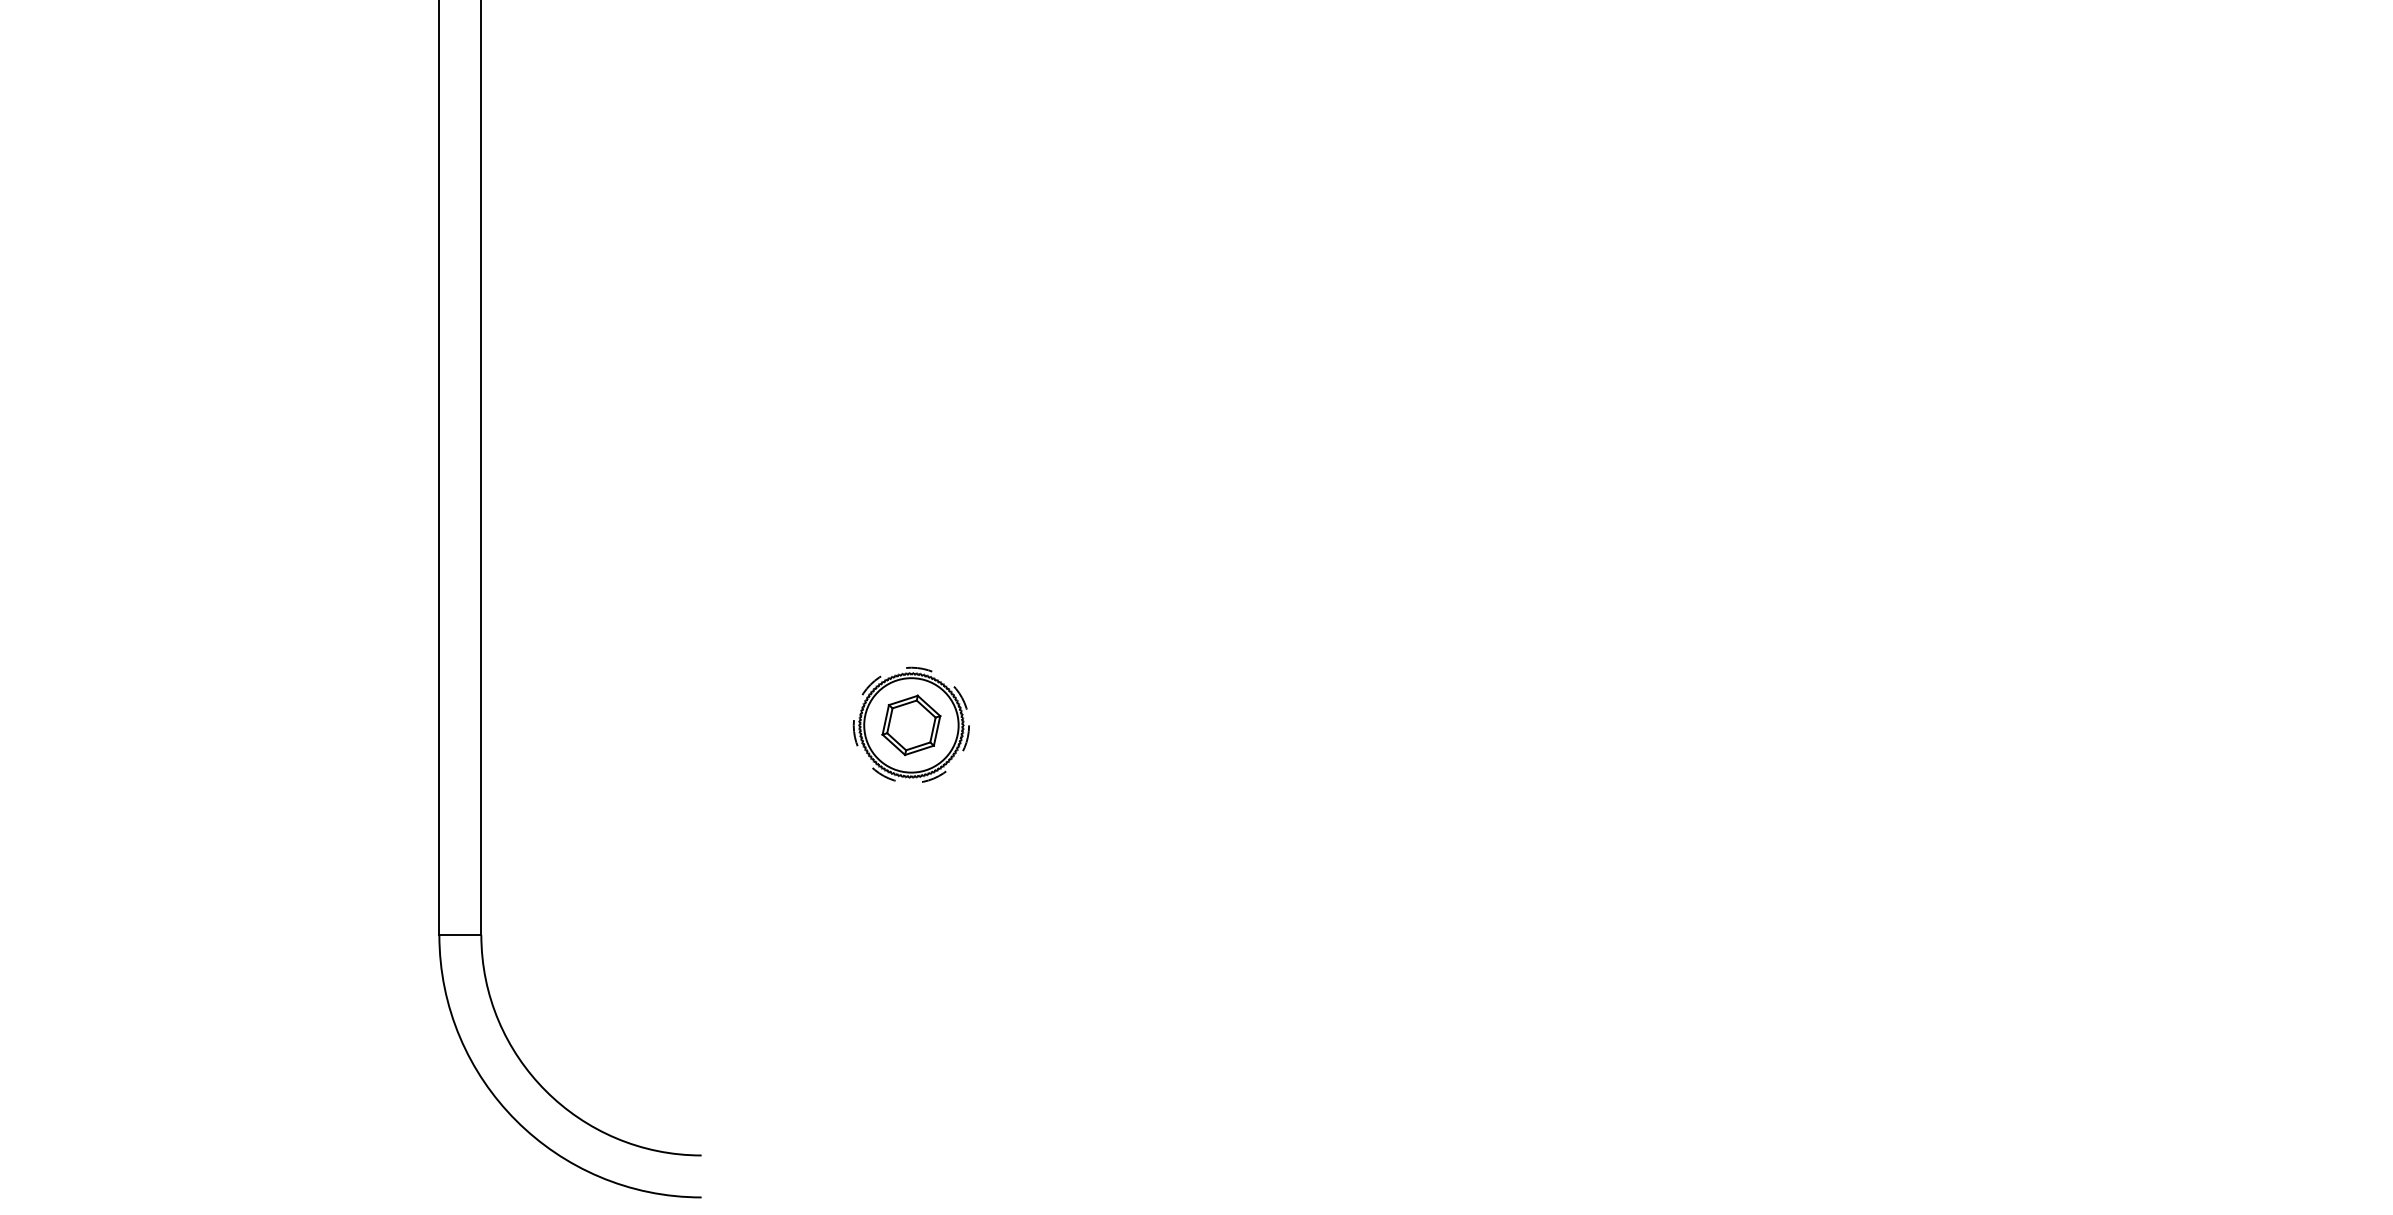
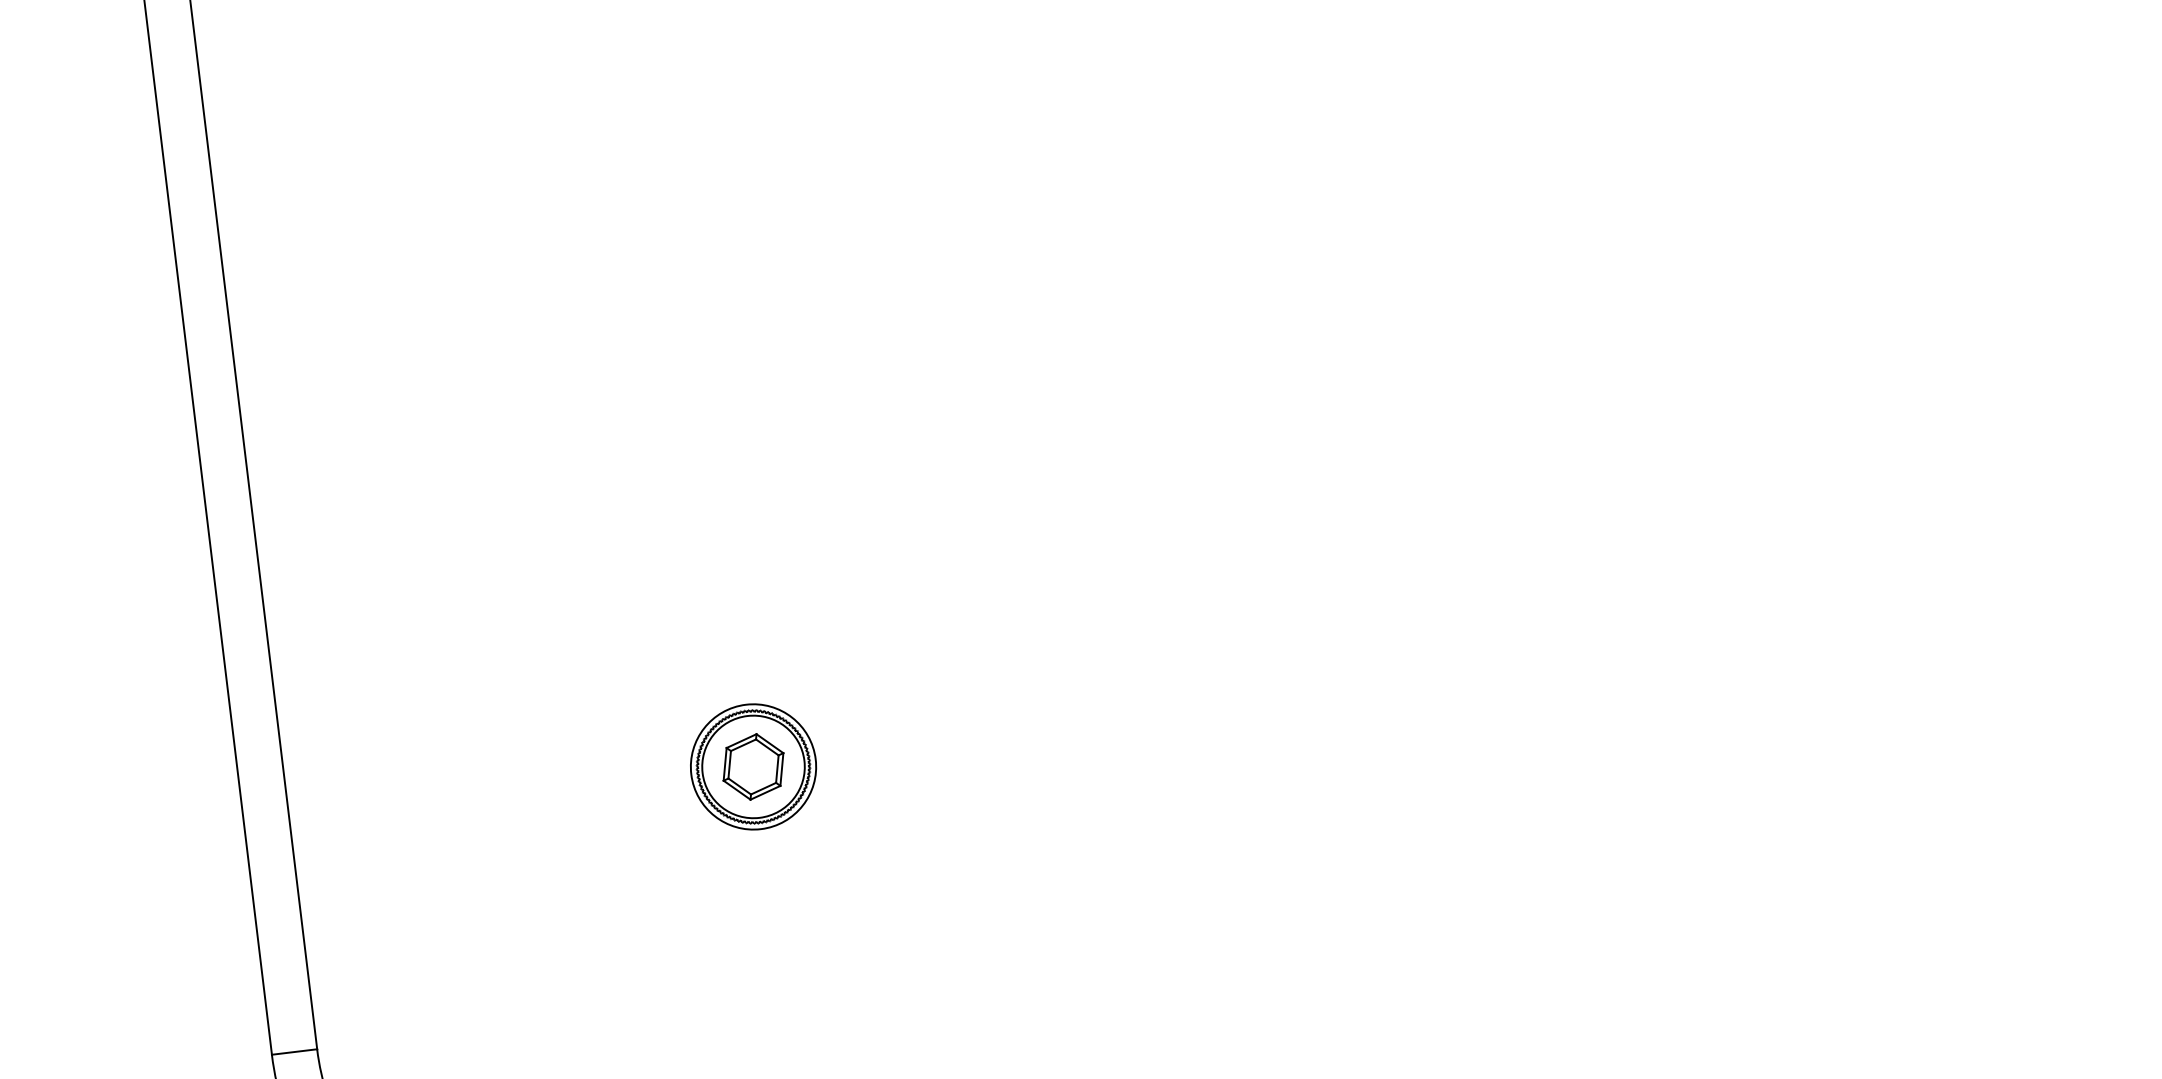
circle: (911, 725) -> (753, 767), dashed -> solid

